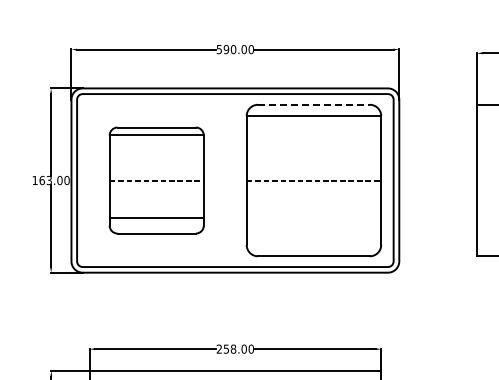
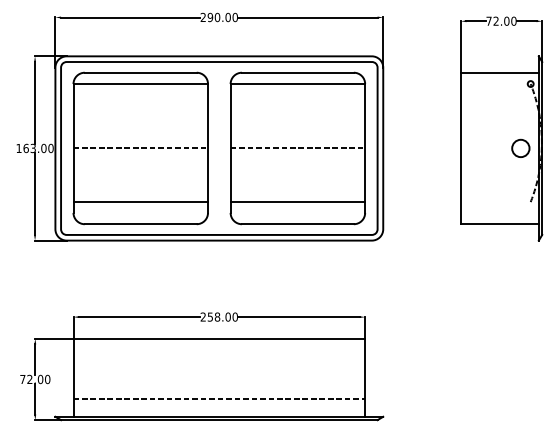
text: (218, 49) -> (202, 17), 590.00 -> 290.00
line: (313, 104) -> (297, 72), dashed -> solid
part: (156, 180) -> (140, 148), size x1.43
line: (313, 234) -> (297, 202), added

